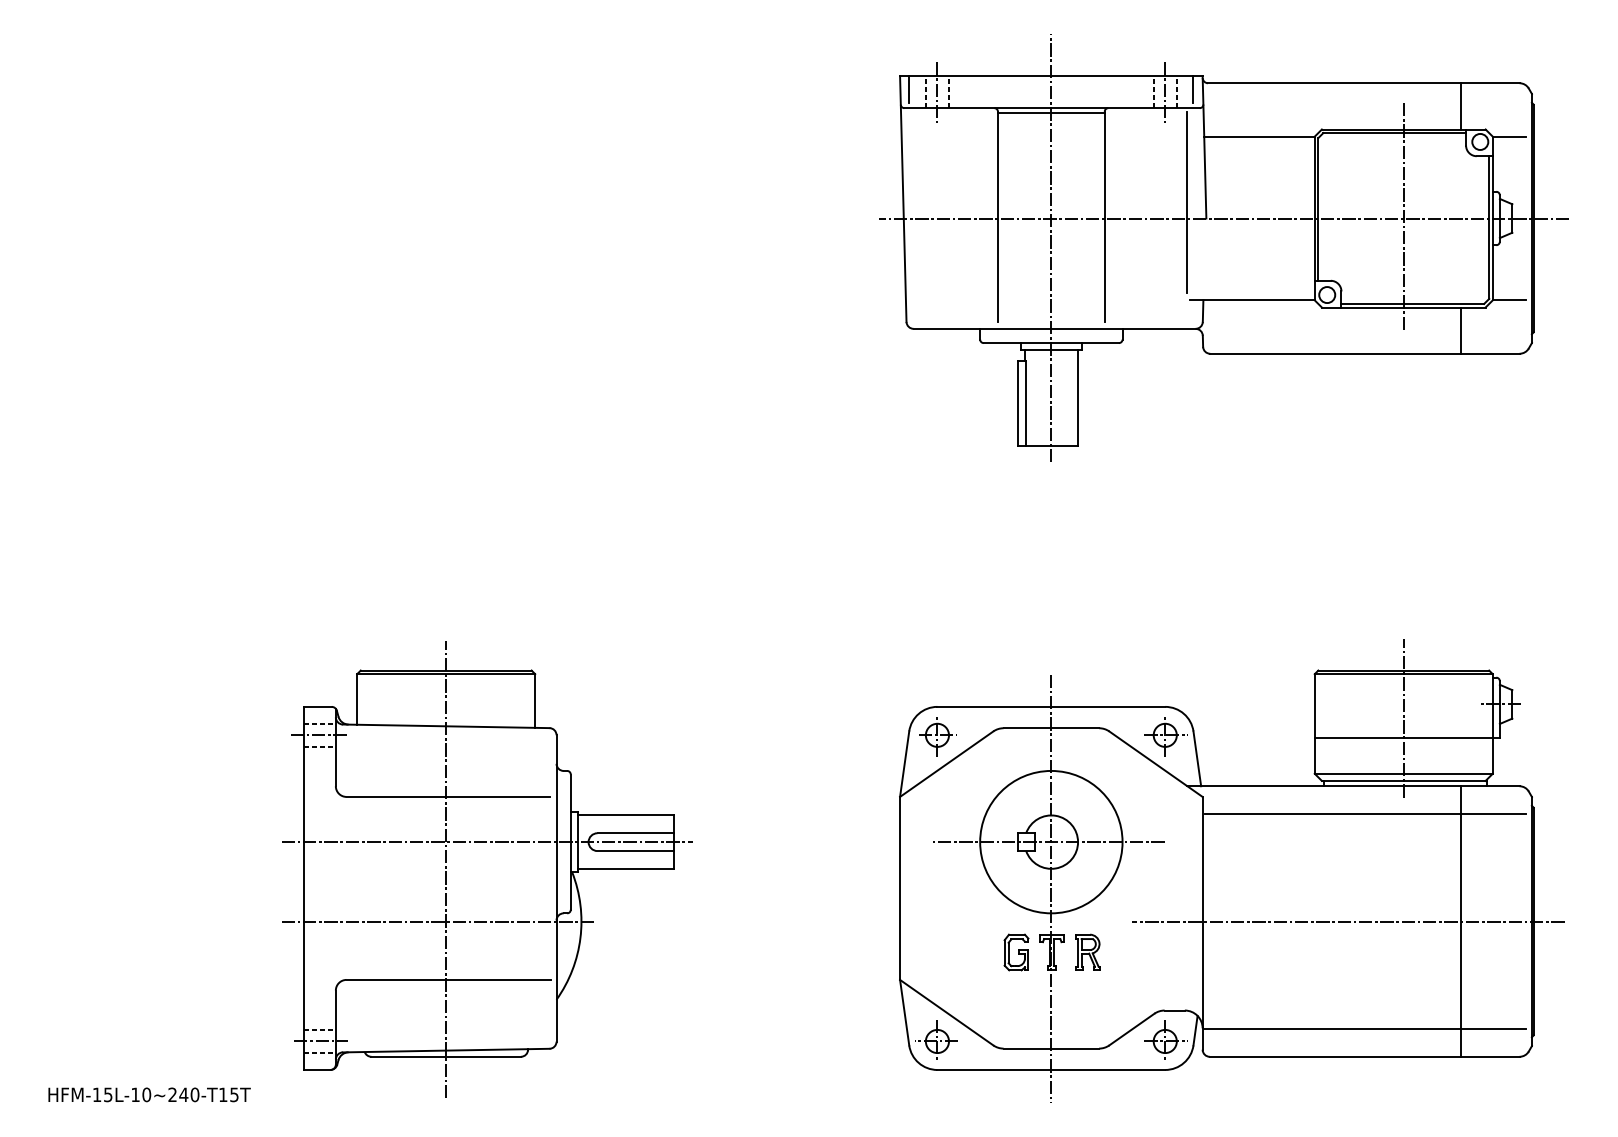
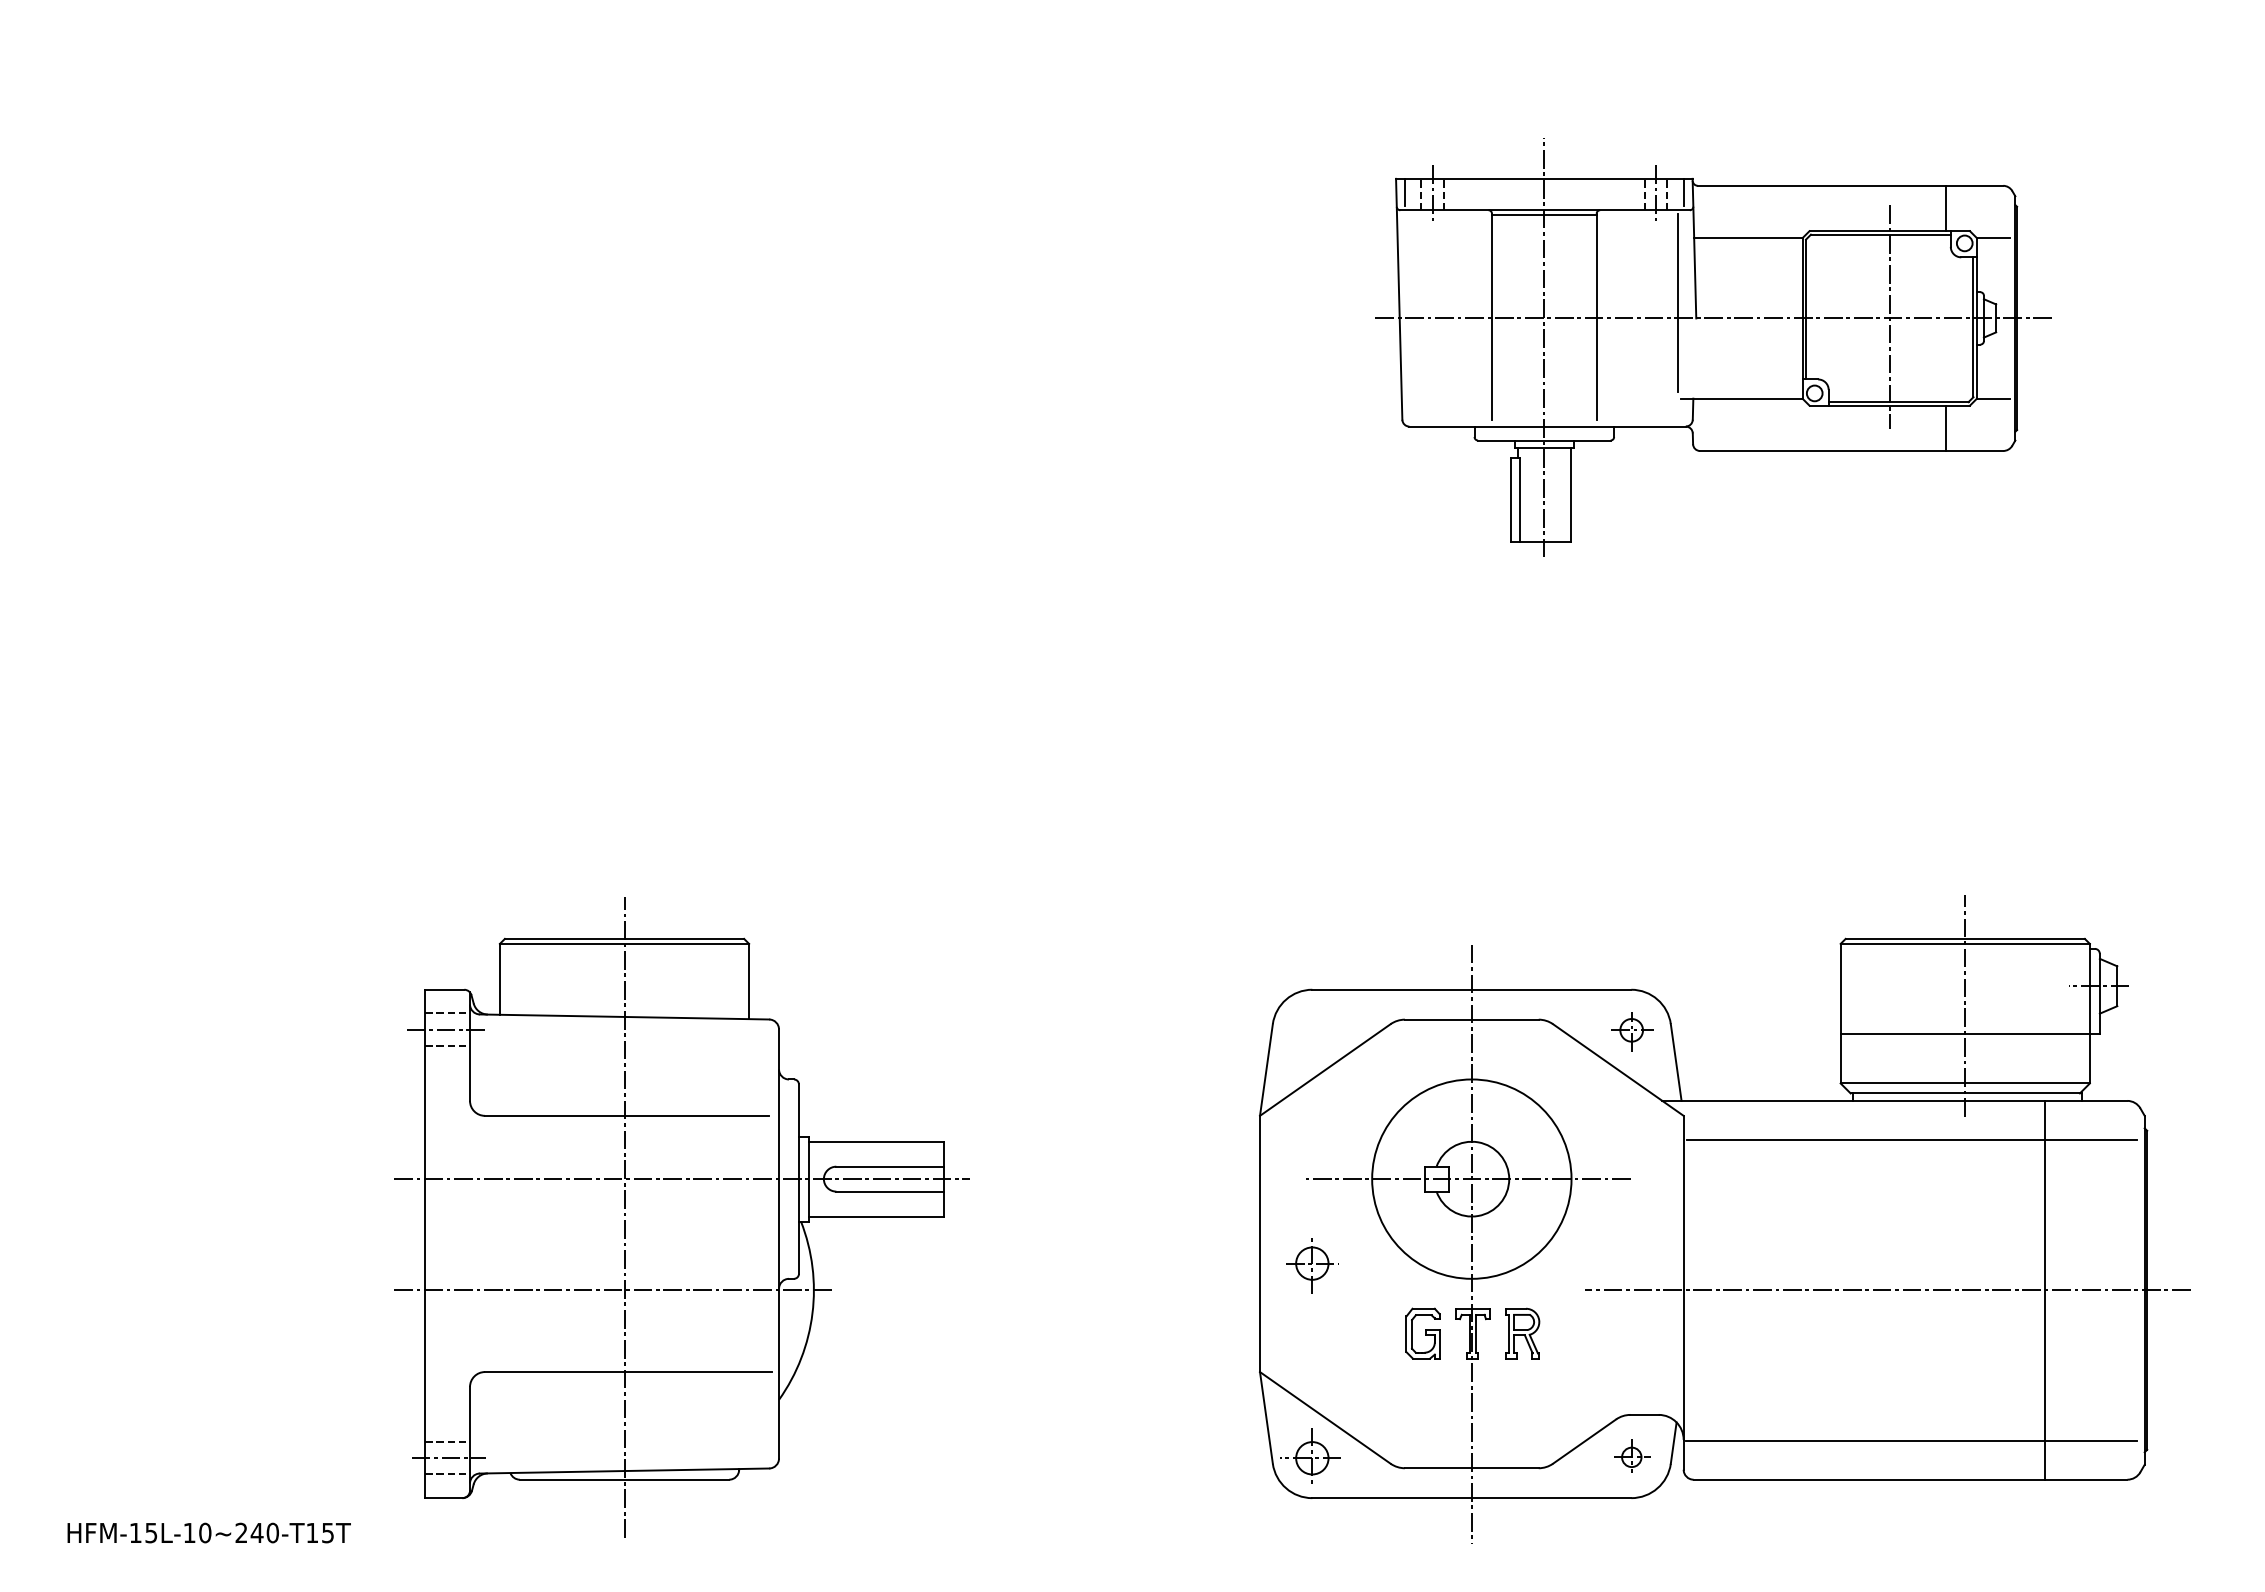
part: (1223, 248) -> (1713, 347), size x0.7
part: (937, 736) -> (1312, 1265), moved
part: (1166, 736) -> (1632, 1031), size x0.7
part: (1166, 1039) -> (1632, 1455), size x0.6

